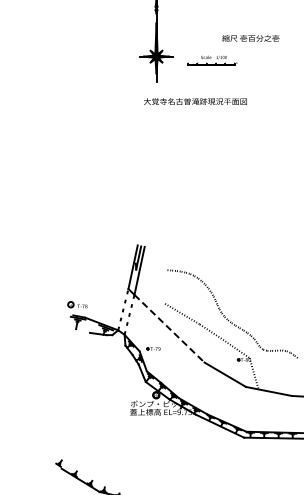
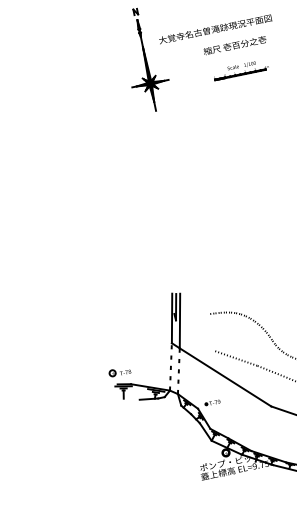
text: (250, 38) -> (234, 45), moved
part: (212, 60) -> (240, 69), moved
text: (195, 101) -> (215, 29), moved
line: (169, 328) -> (225, 377), dashed -> solid

